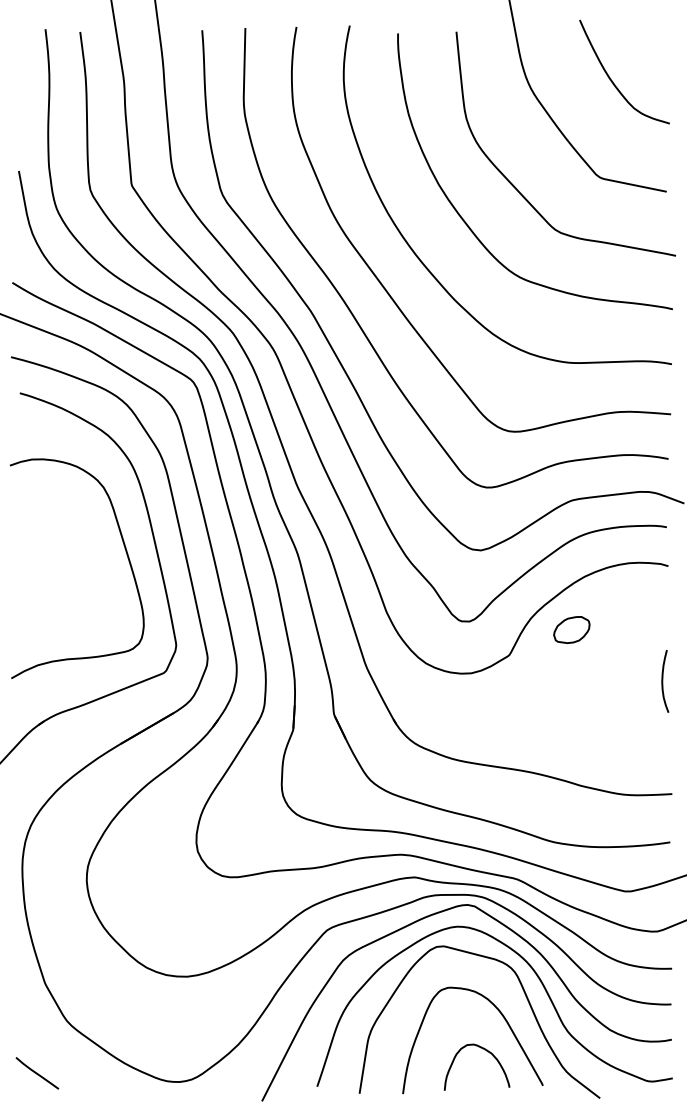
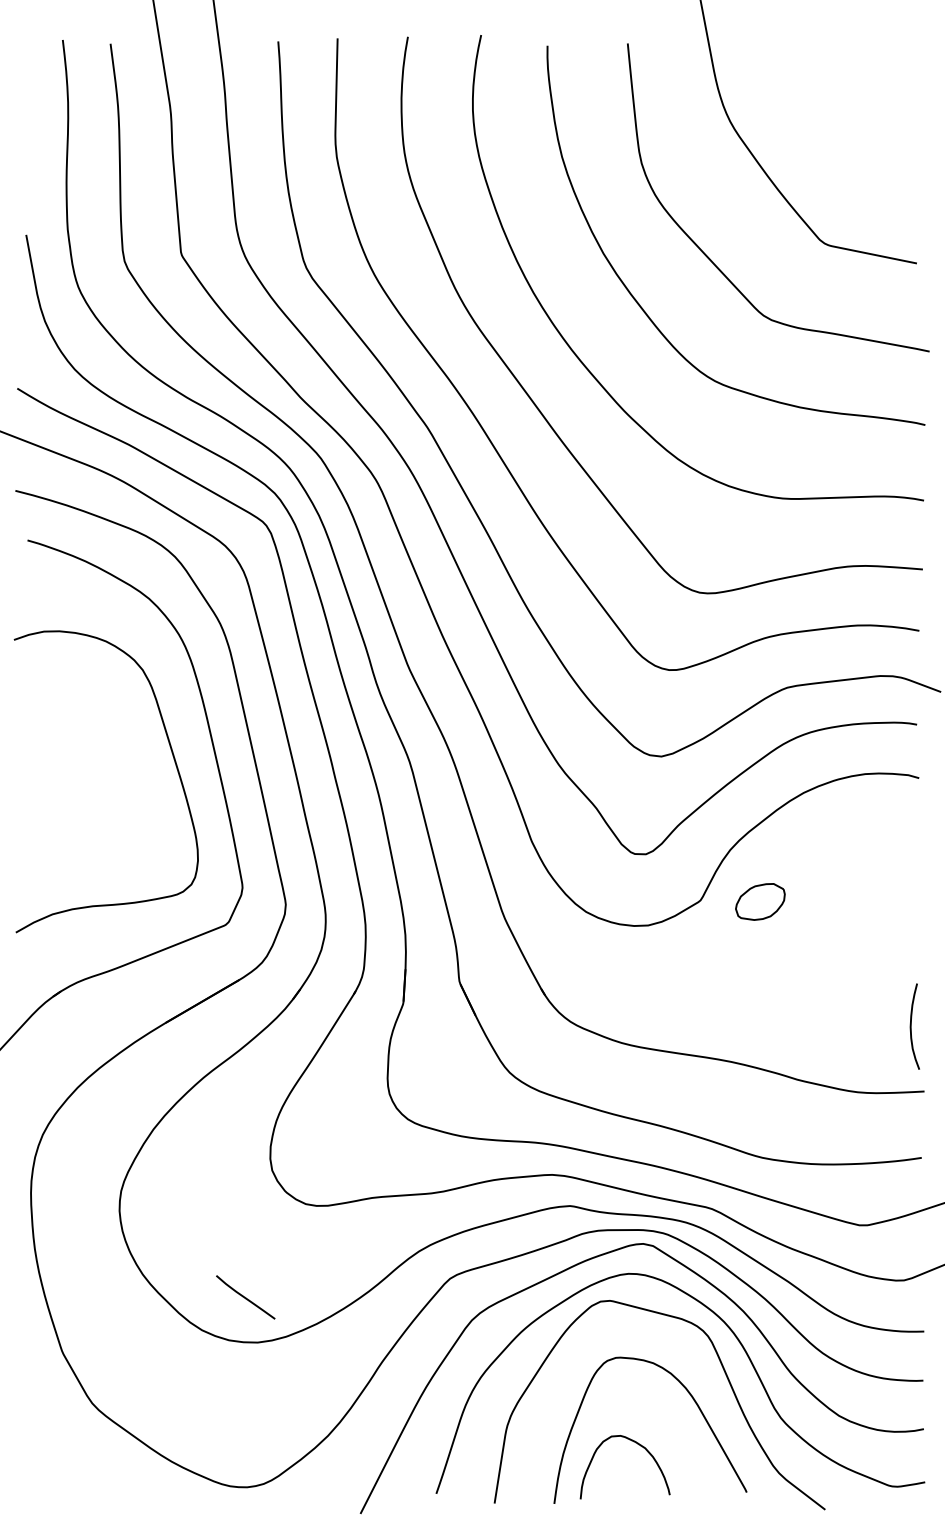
curve: (613, 81) -> (843, 112), removed
part: (571, 629) -> (760, 901), moved
curve: (662, 681) -> (911, 1026), moved
curve: (484, 1050) -> (635, 1443), moved
curve: (37, 1073) -> (245, 1297), moved

